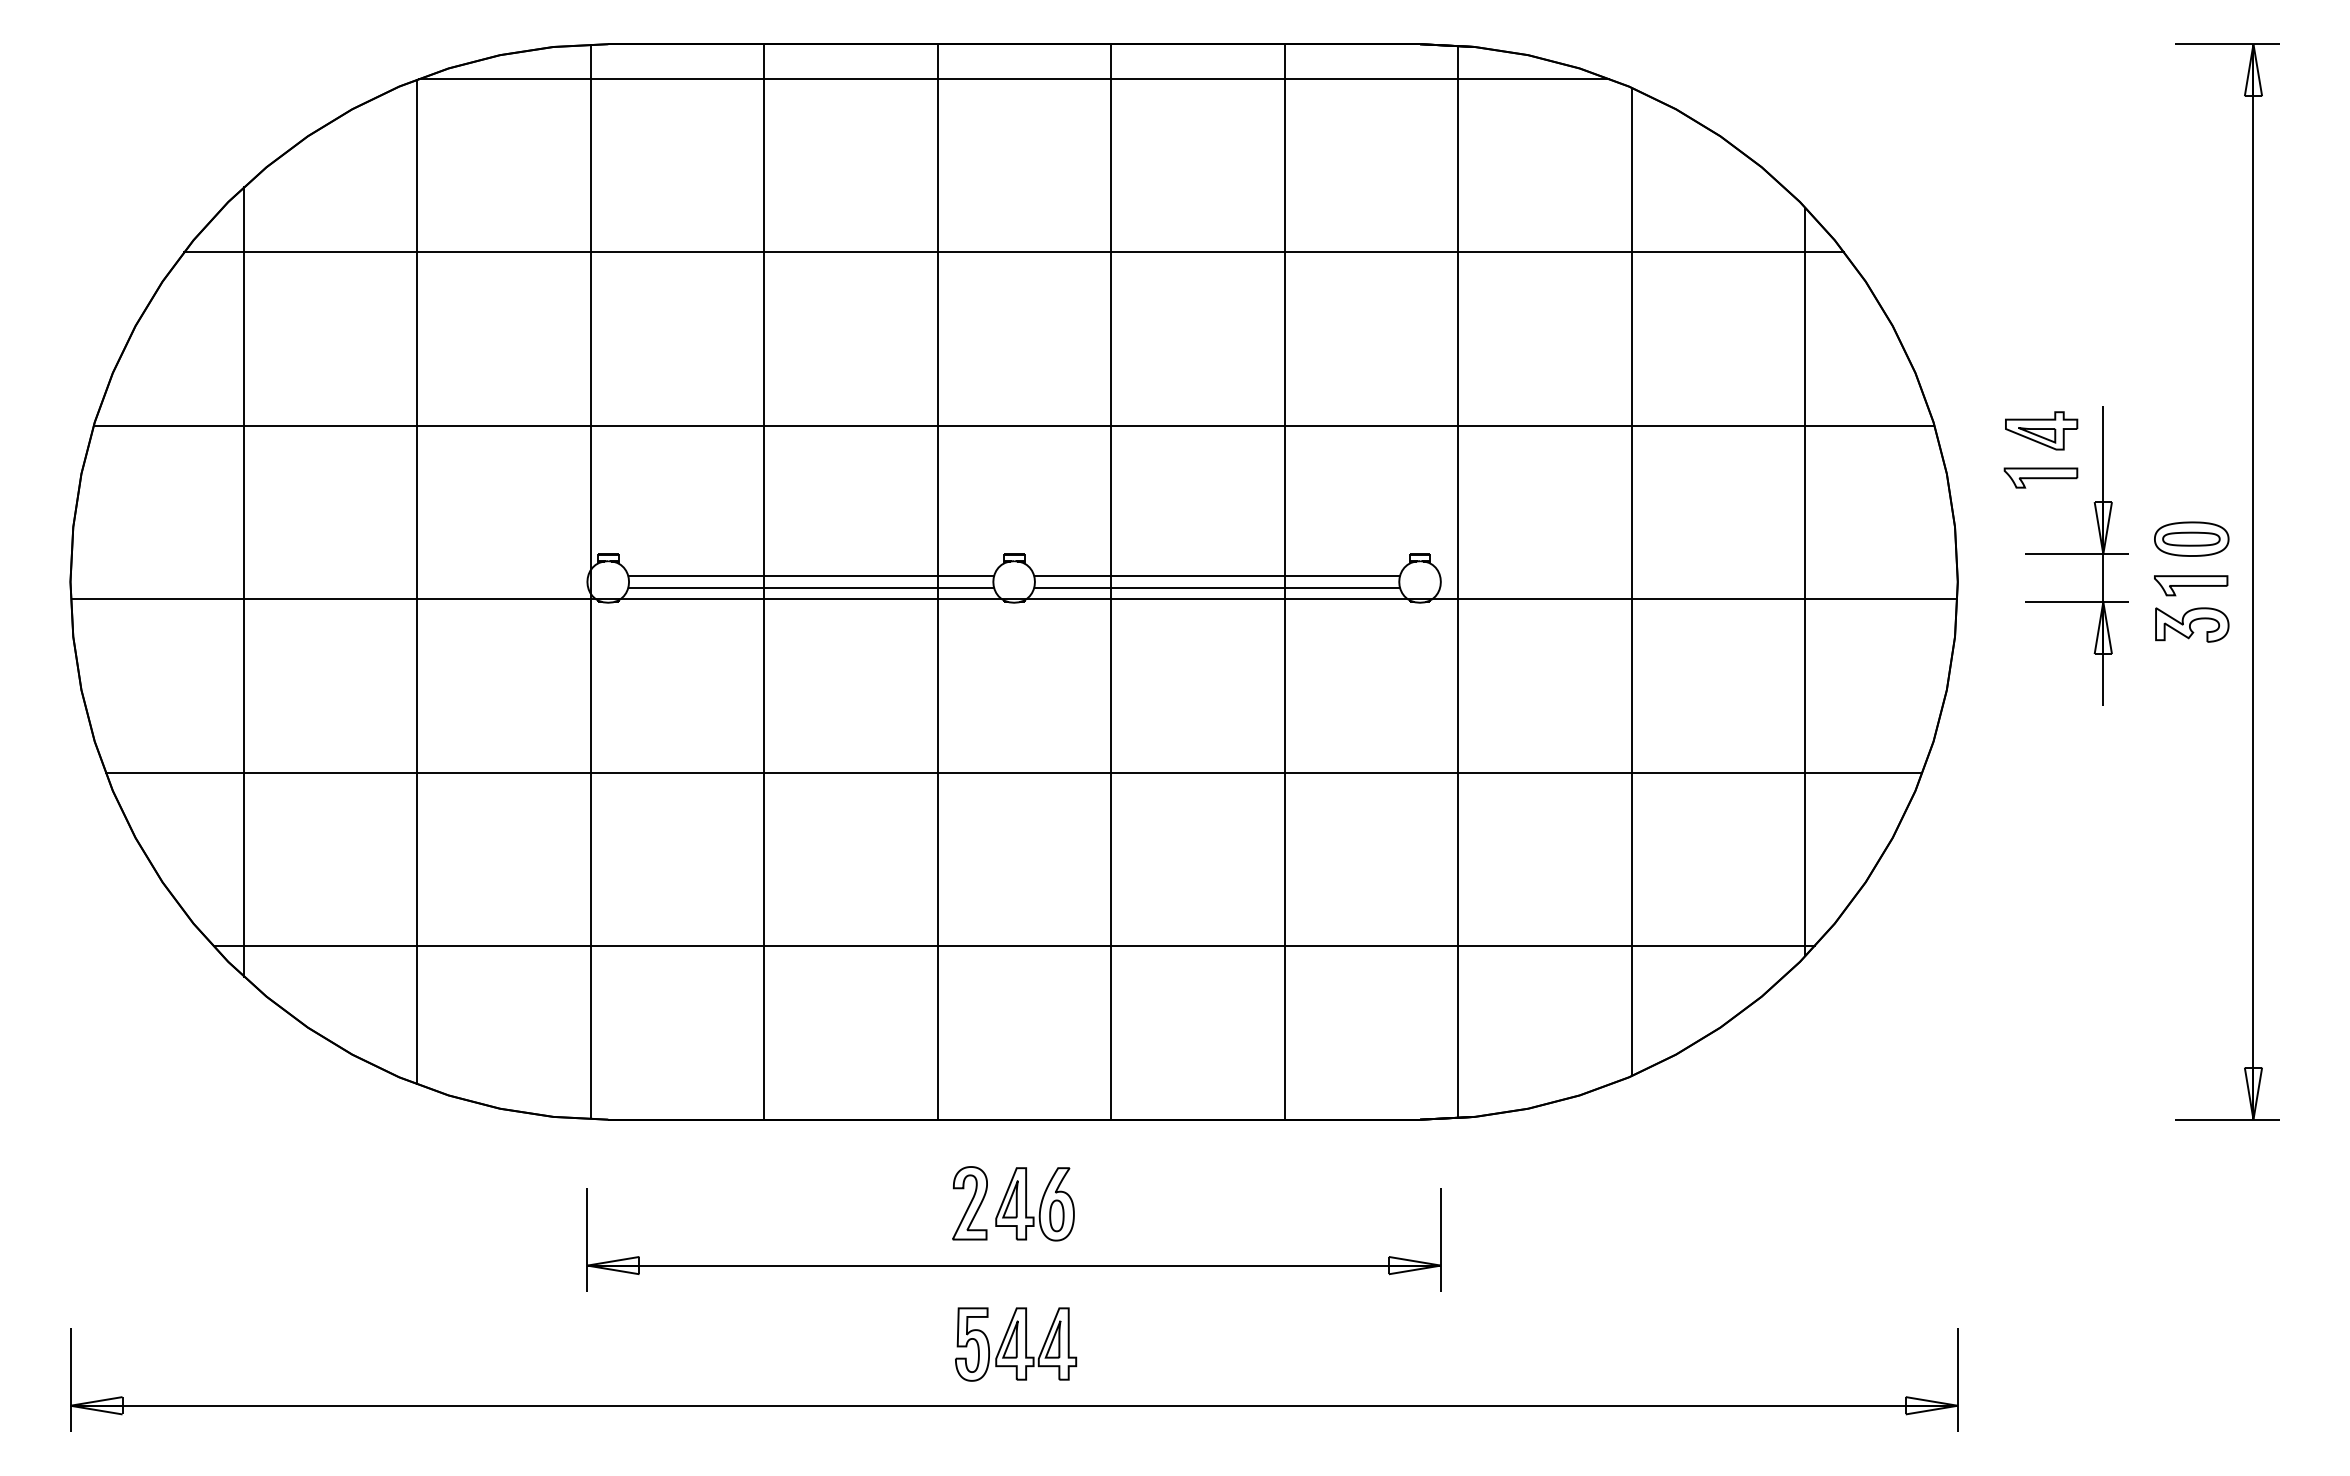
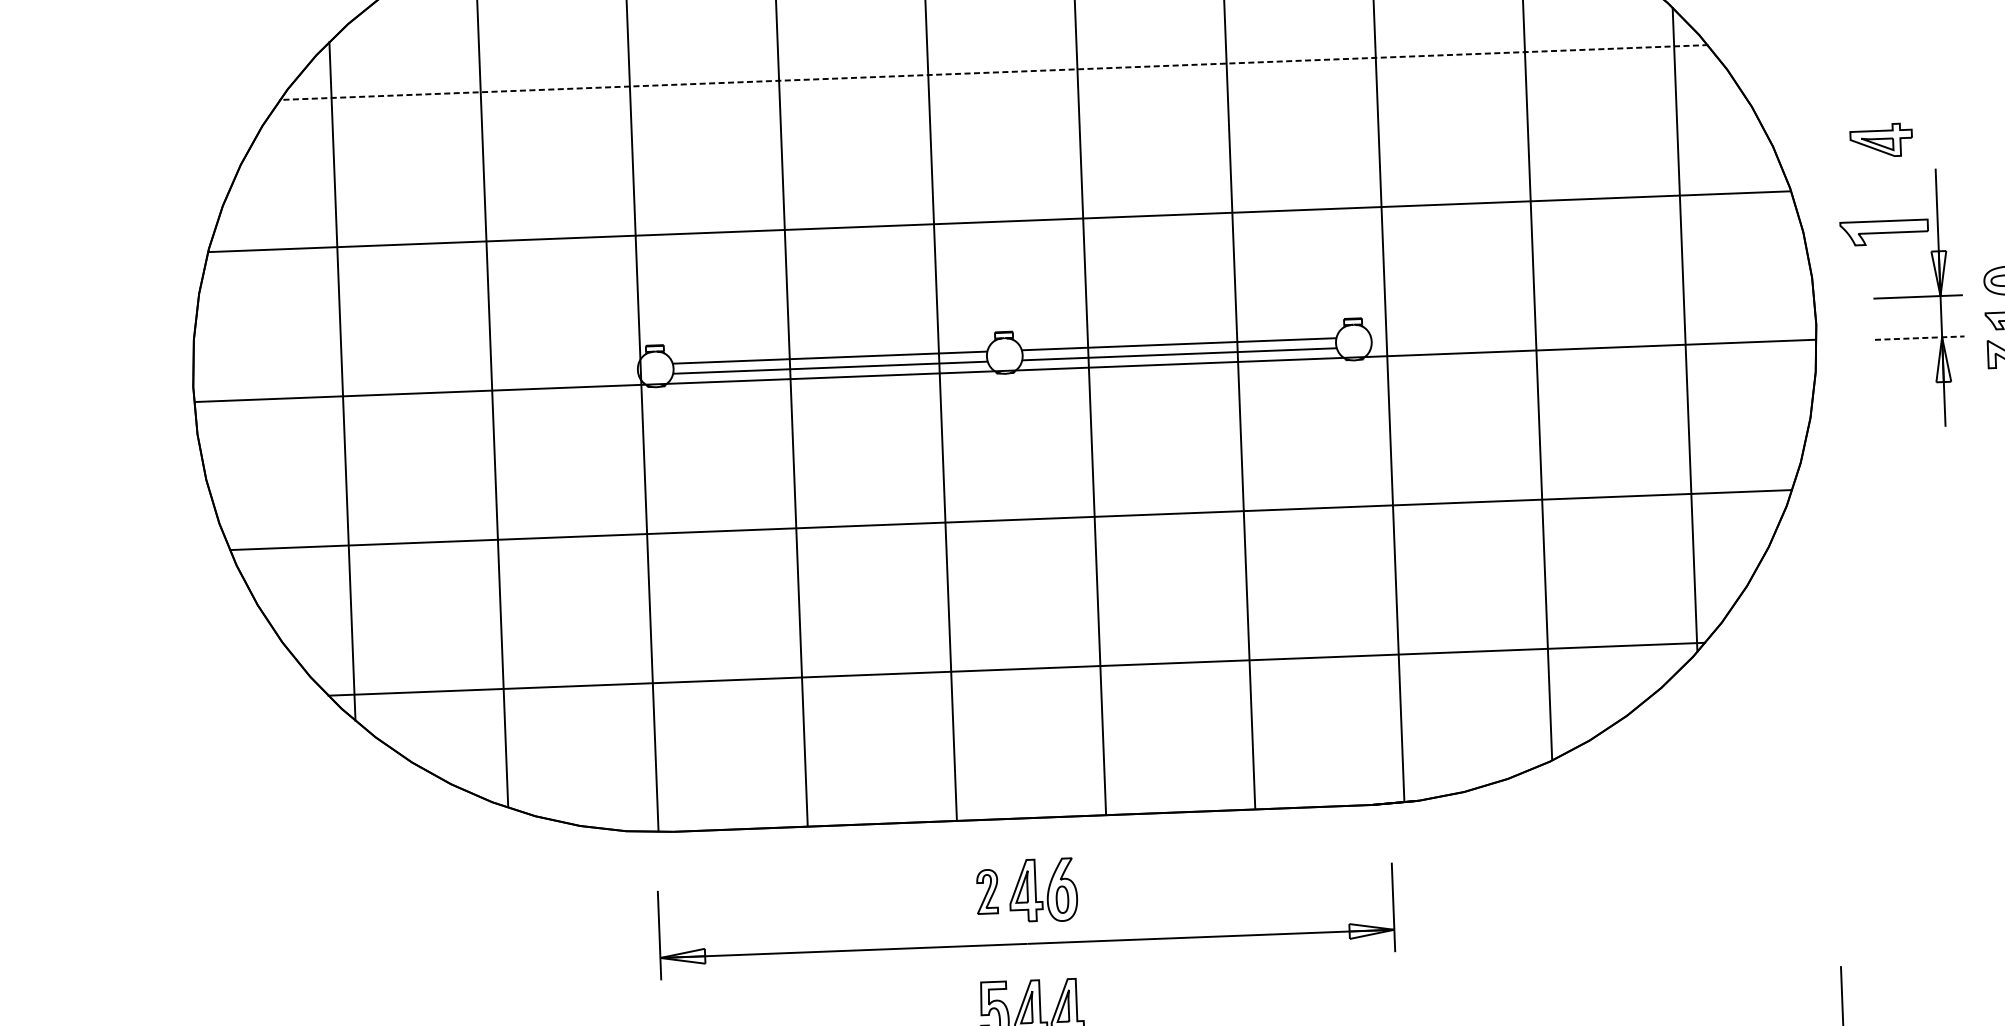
line: (1014, 252) -> (994, 72), solid -> dashed
part: (2041, 430) -> (1881, 140), moved
part: (2040, 477) -> (1883, 232), size x1.4
line: (2077, 602) -> (1919, 338), solid -> dashed
part: (969, 1203) -> (986, 891), size x0.7

